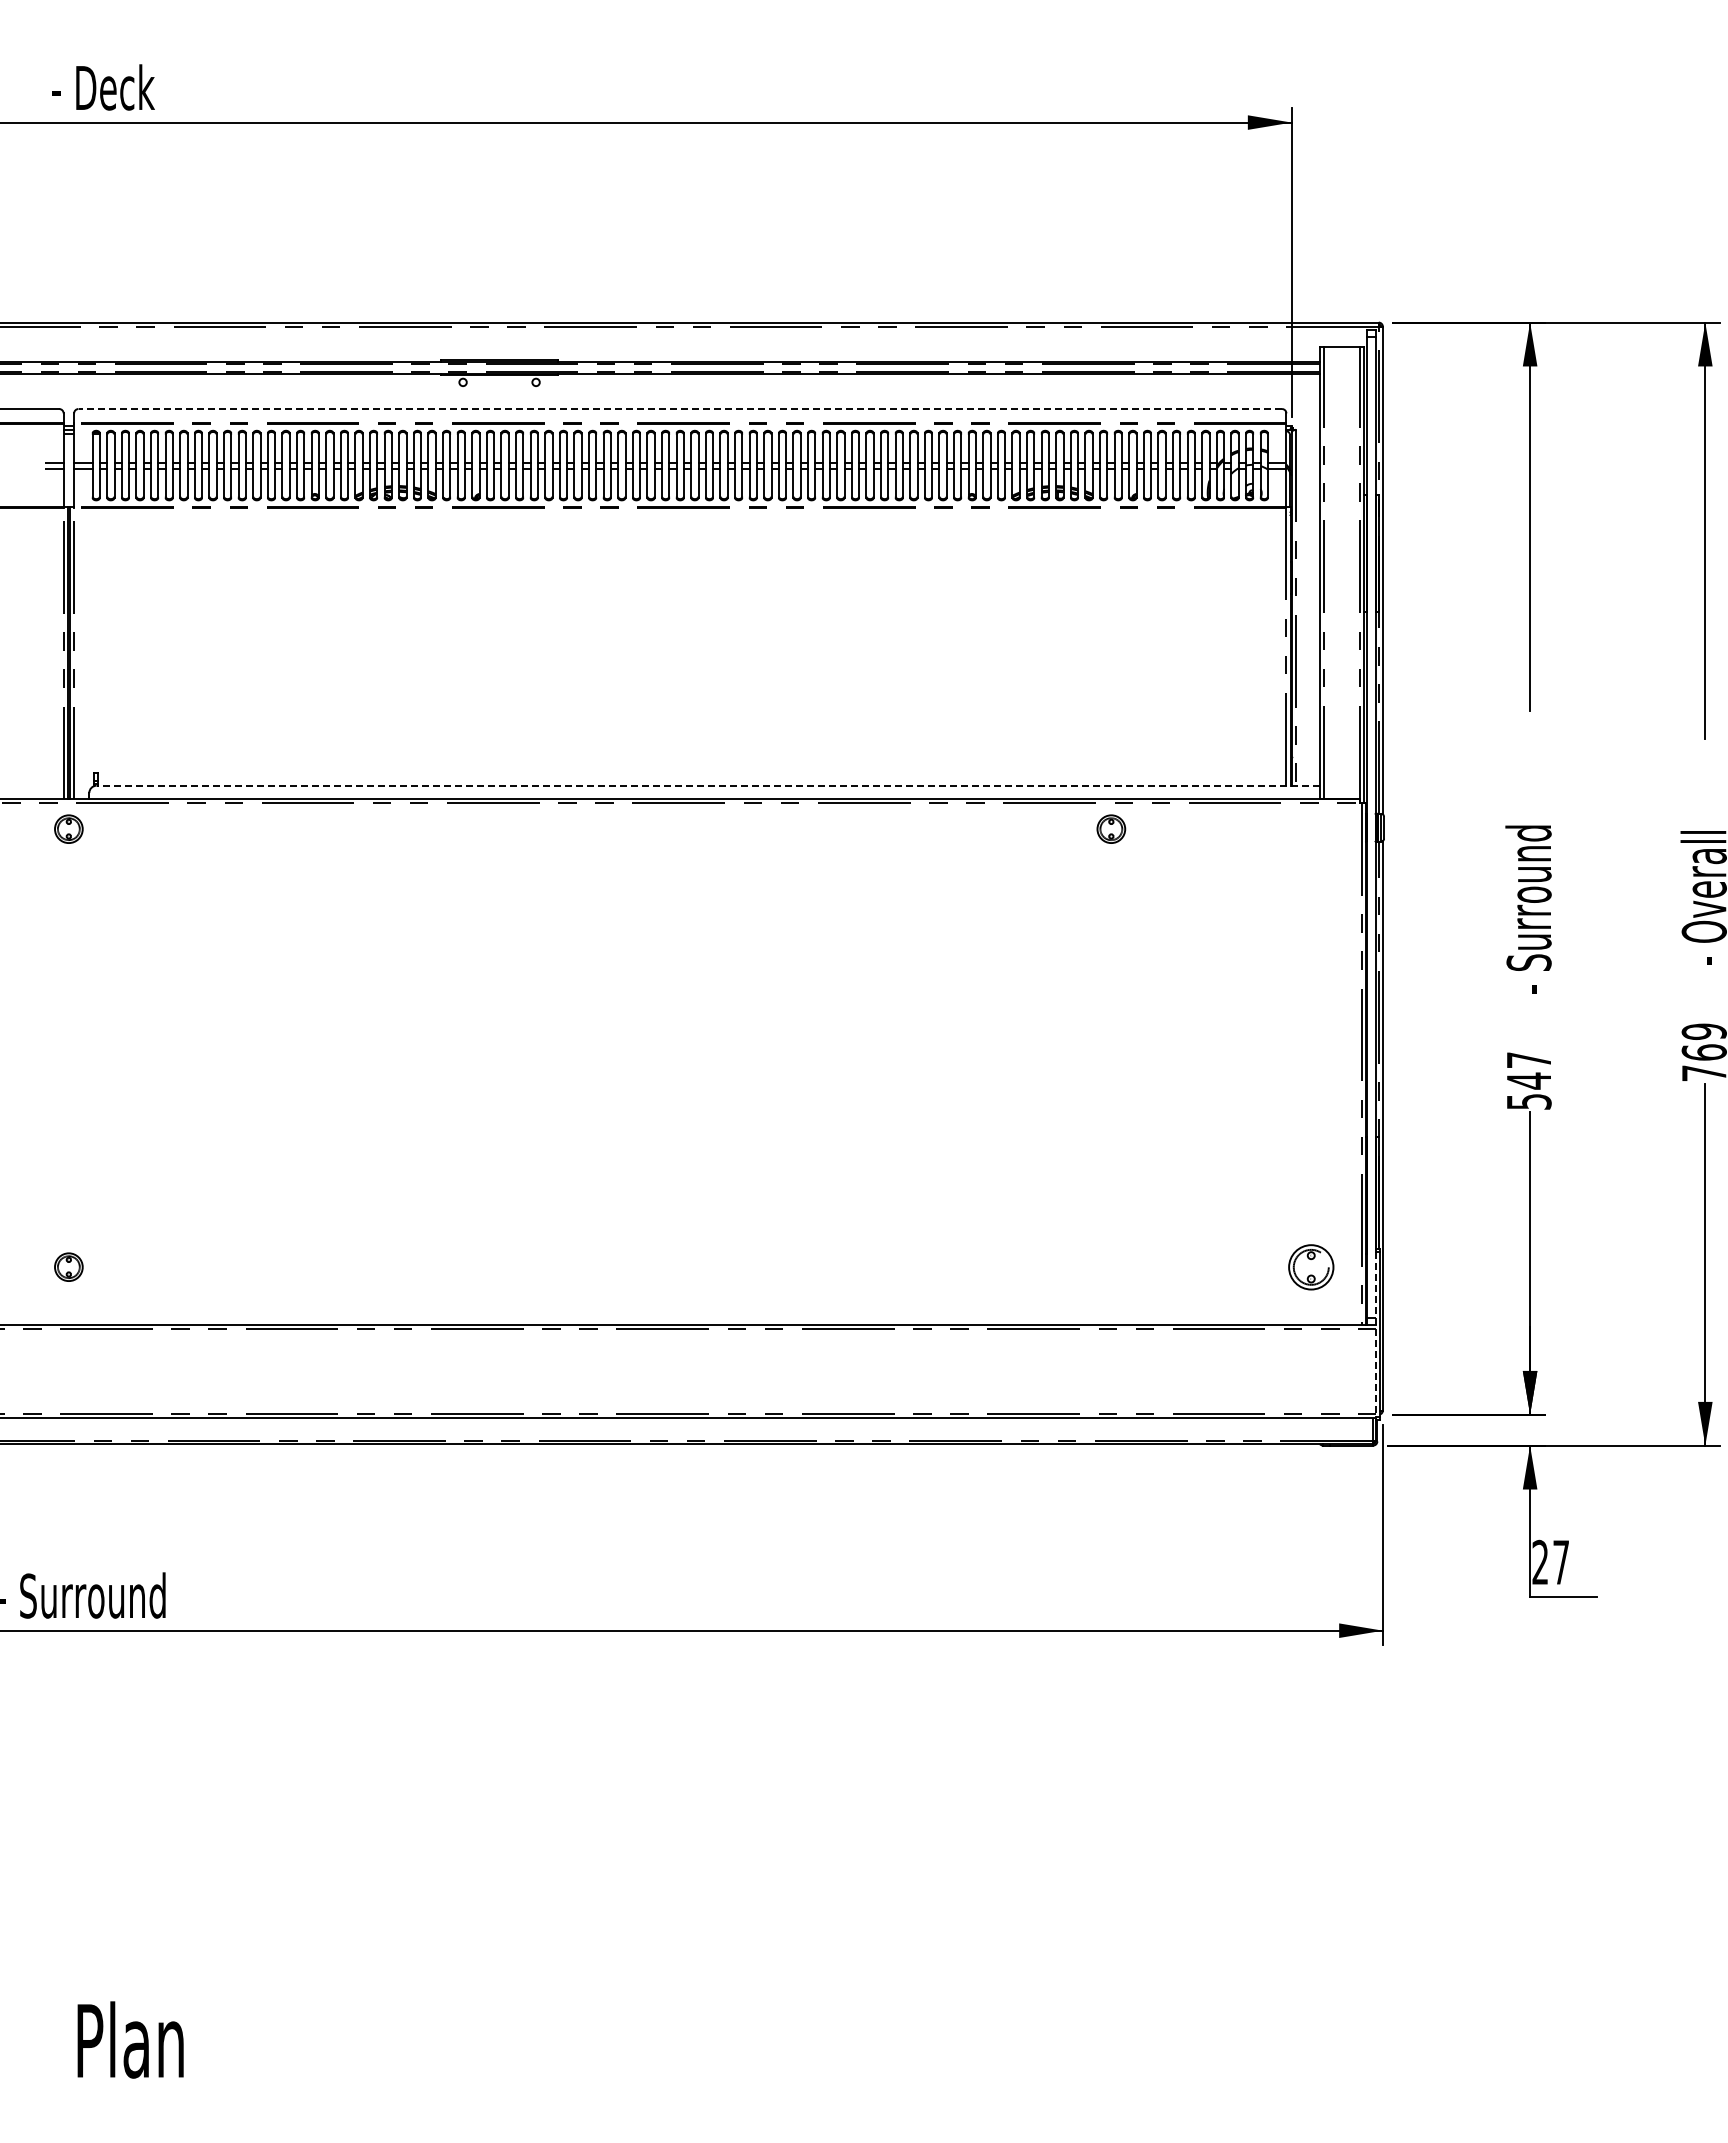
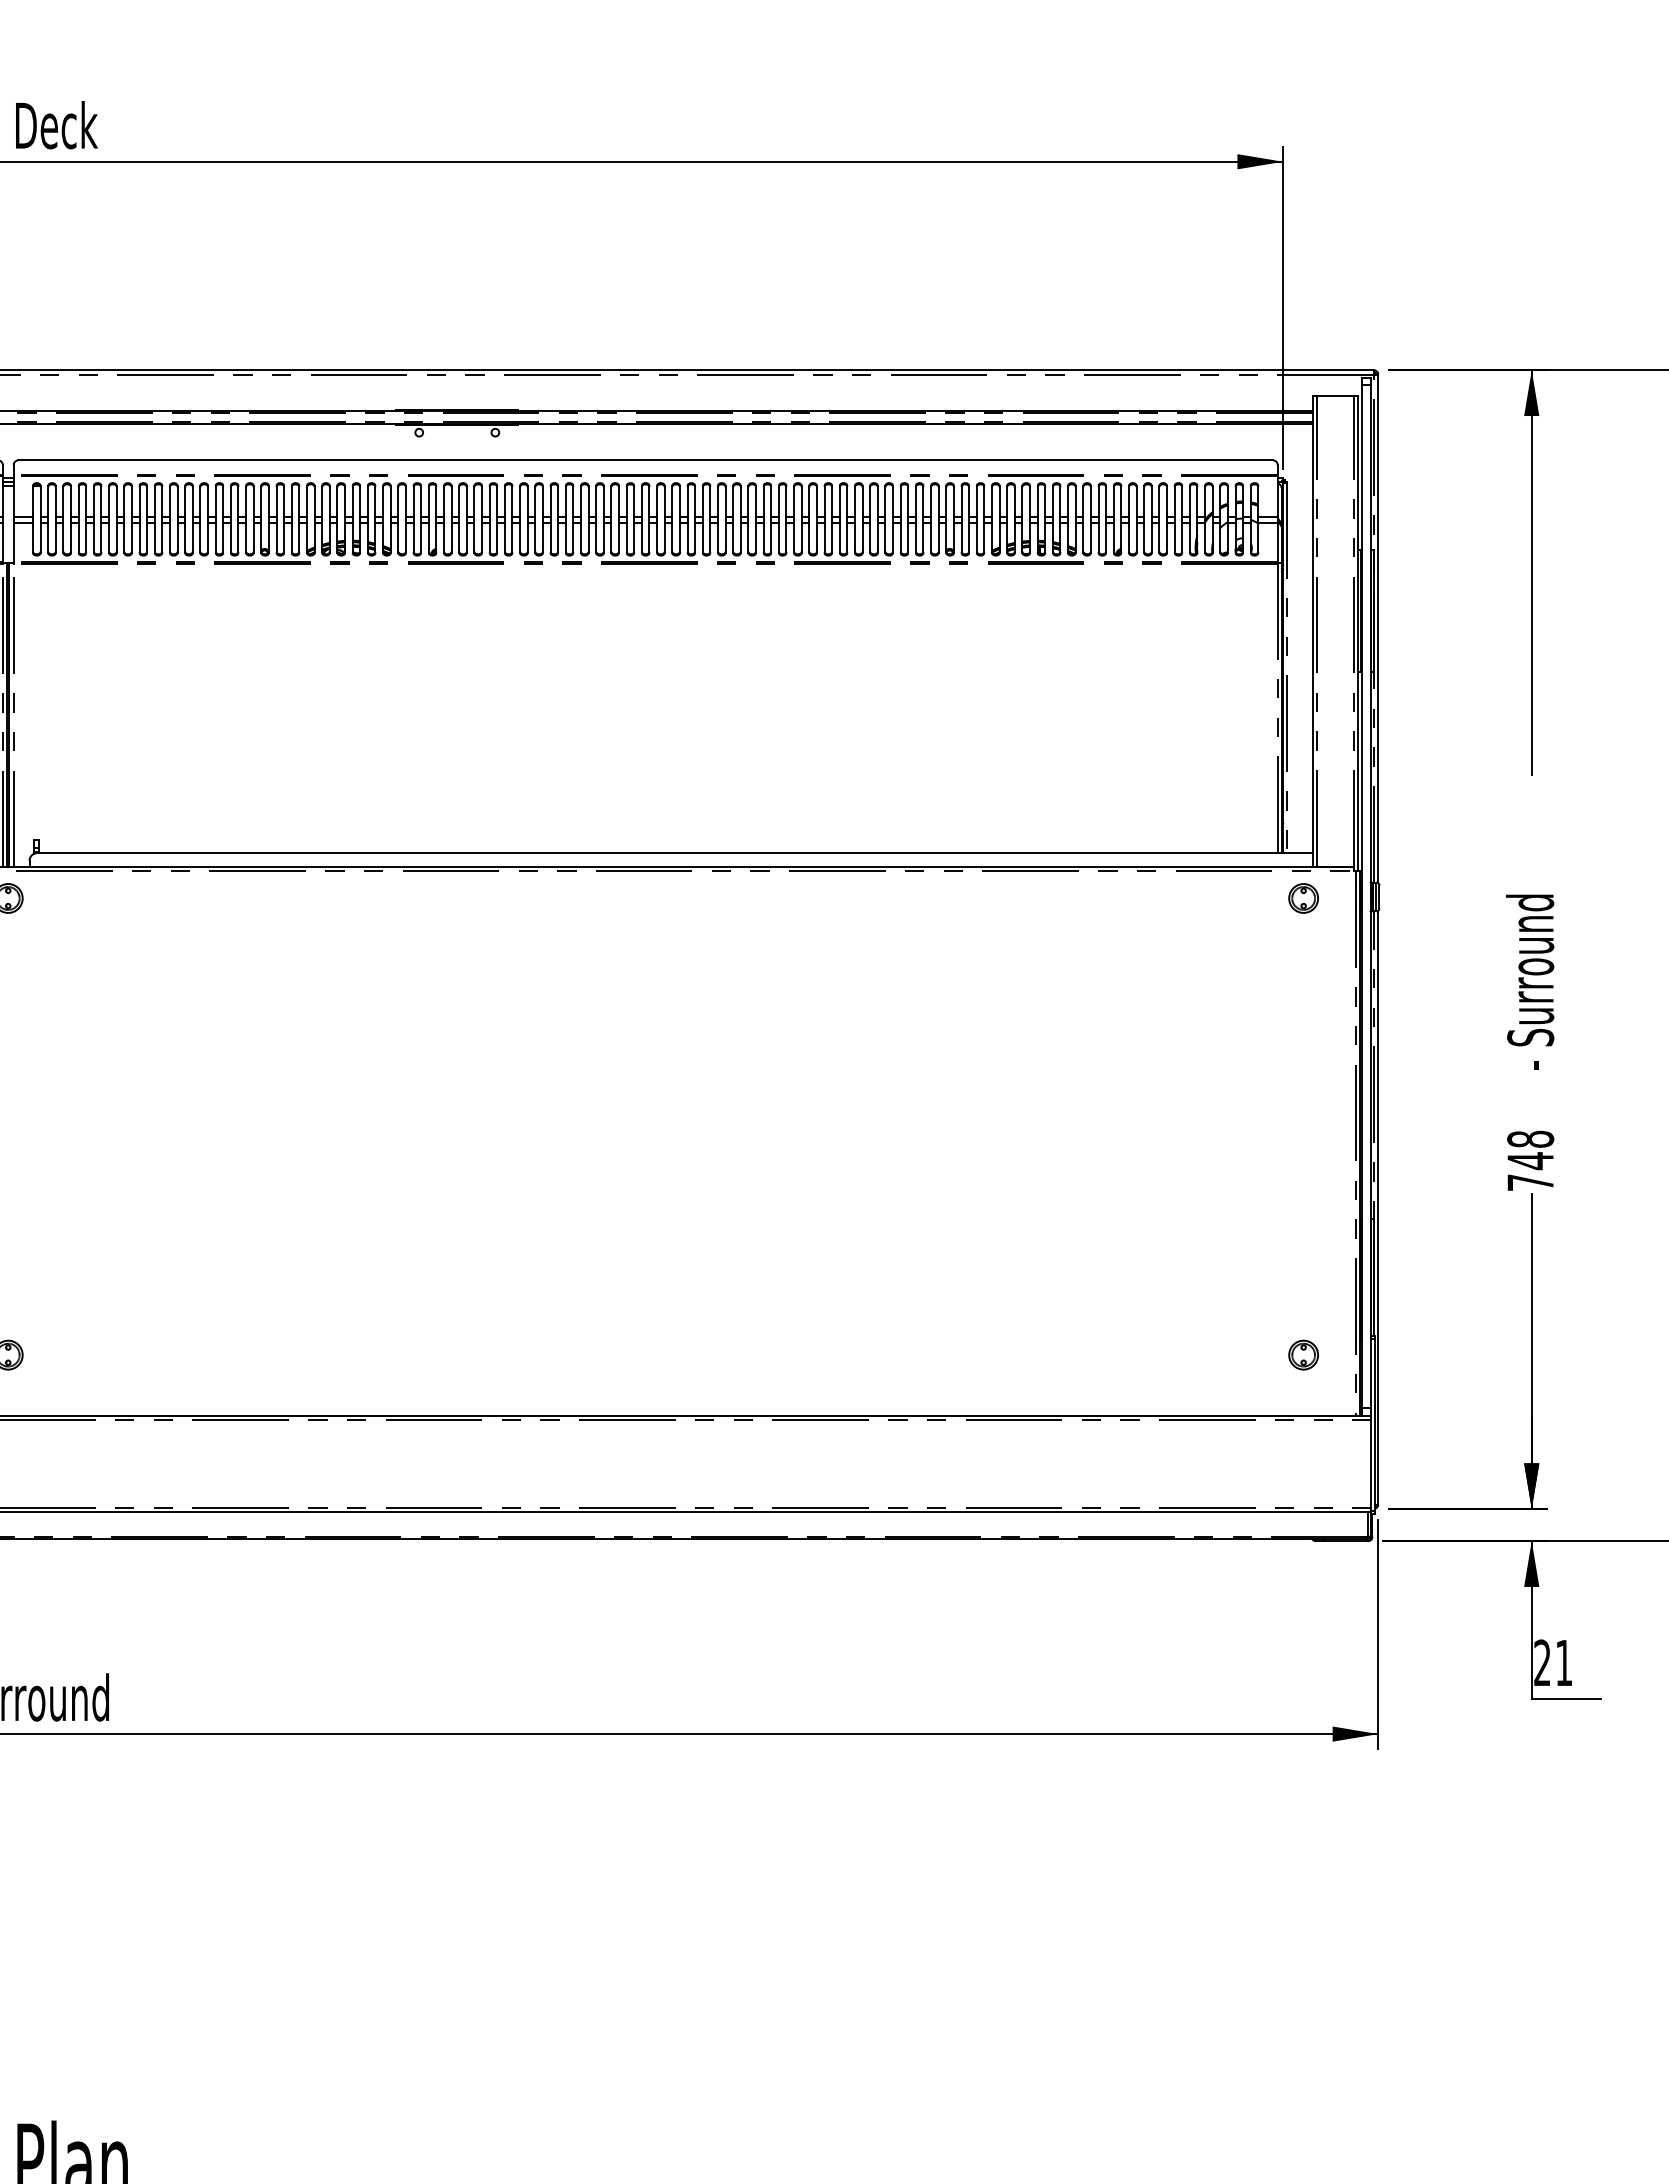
line: (680, 409) -> (645, 460), dashed -> solid
line: (708, 785) -> (675, 852), dashed -> solid
part: (1111, 828) -> (1303, 897), moved
text: (1528, 1080) -> (1530, 1160), 547 -> 748
part: (1311, 1266) -> (1303, 1354), size x0.62
line: (1375, 1334) -> (1370, 1425), dashed -> solid
text: (1560, 1562) -> (1563, 1663), 27 -> 21

